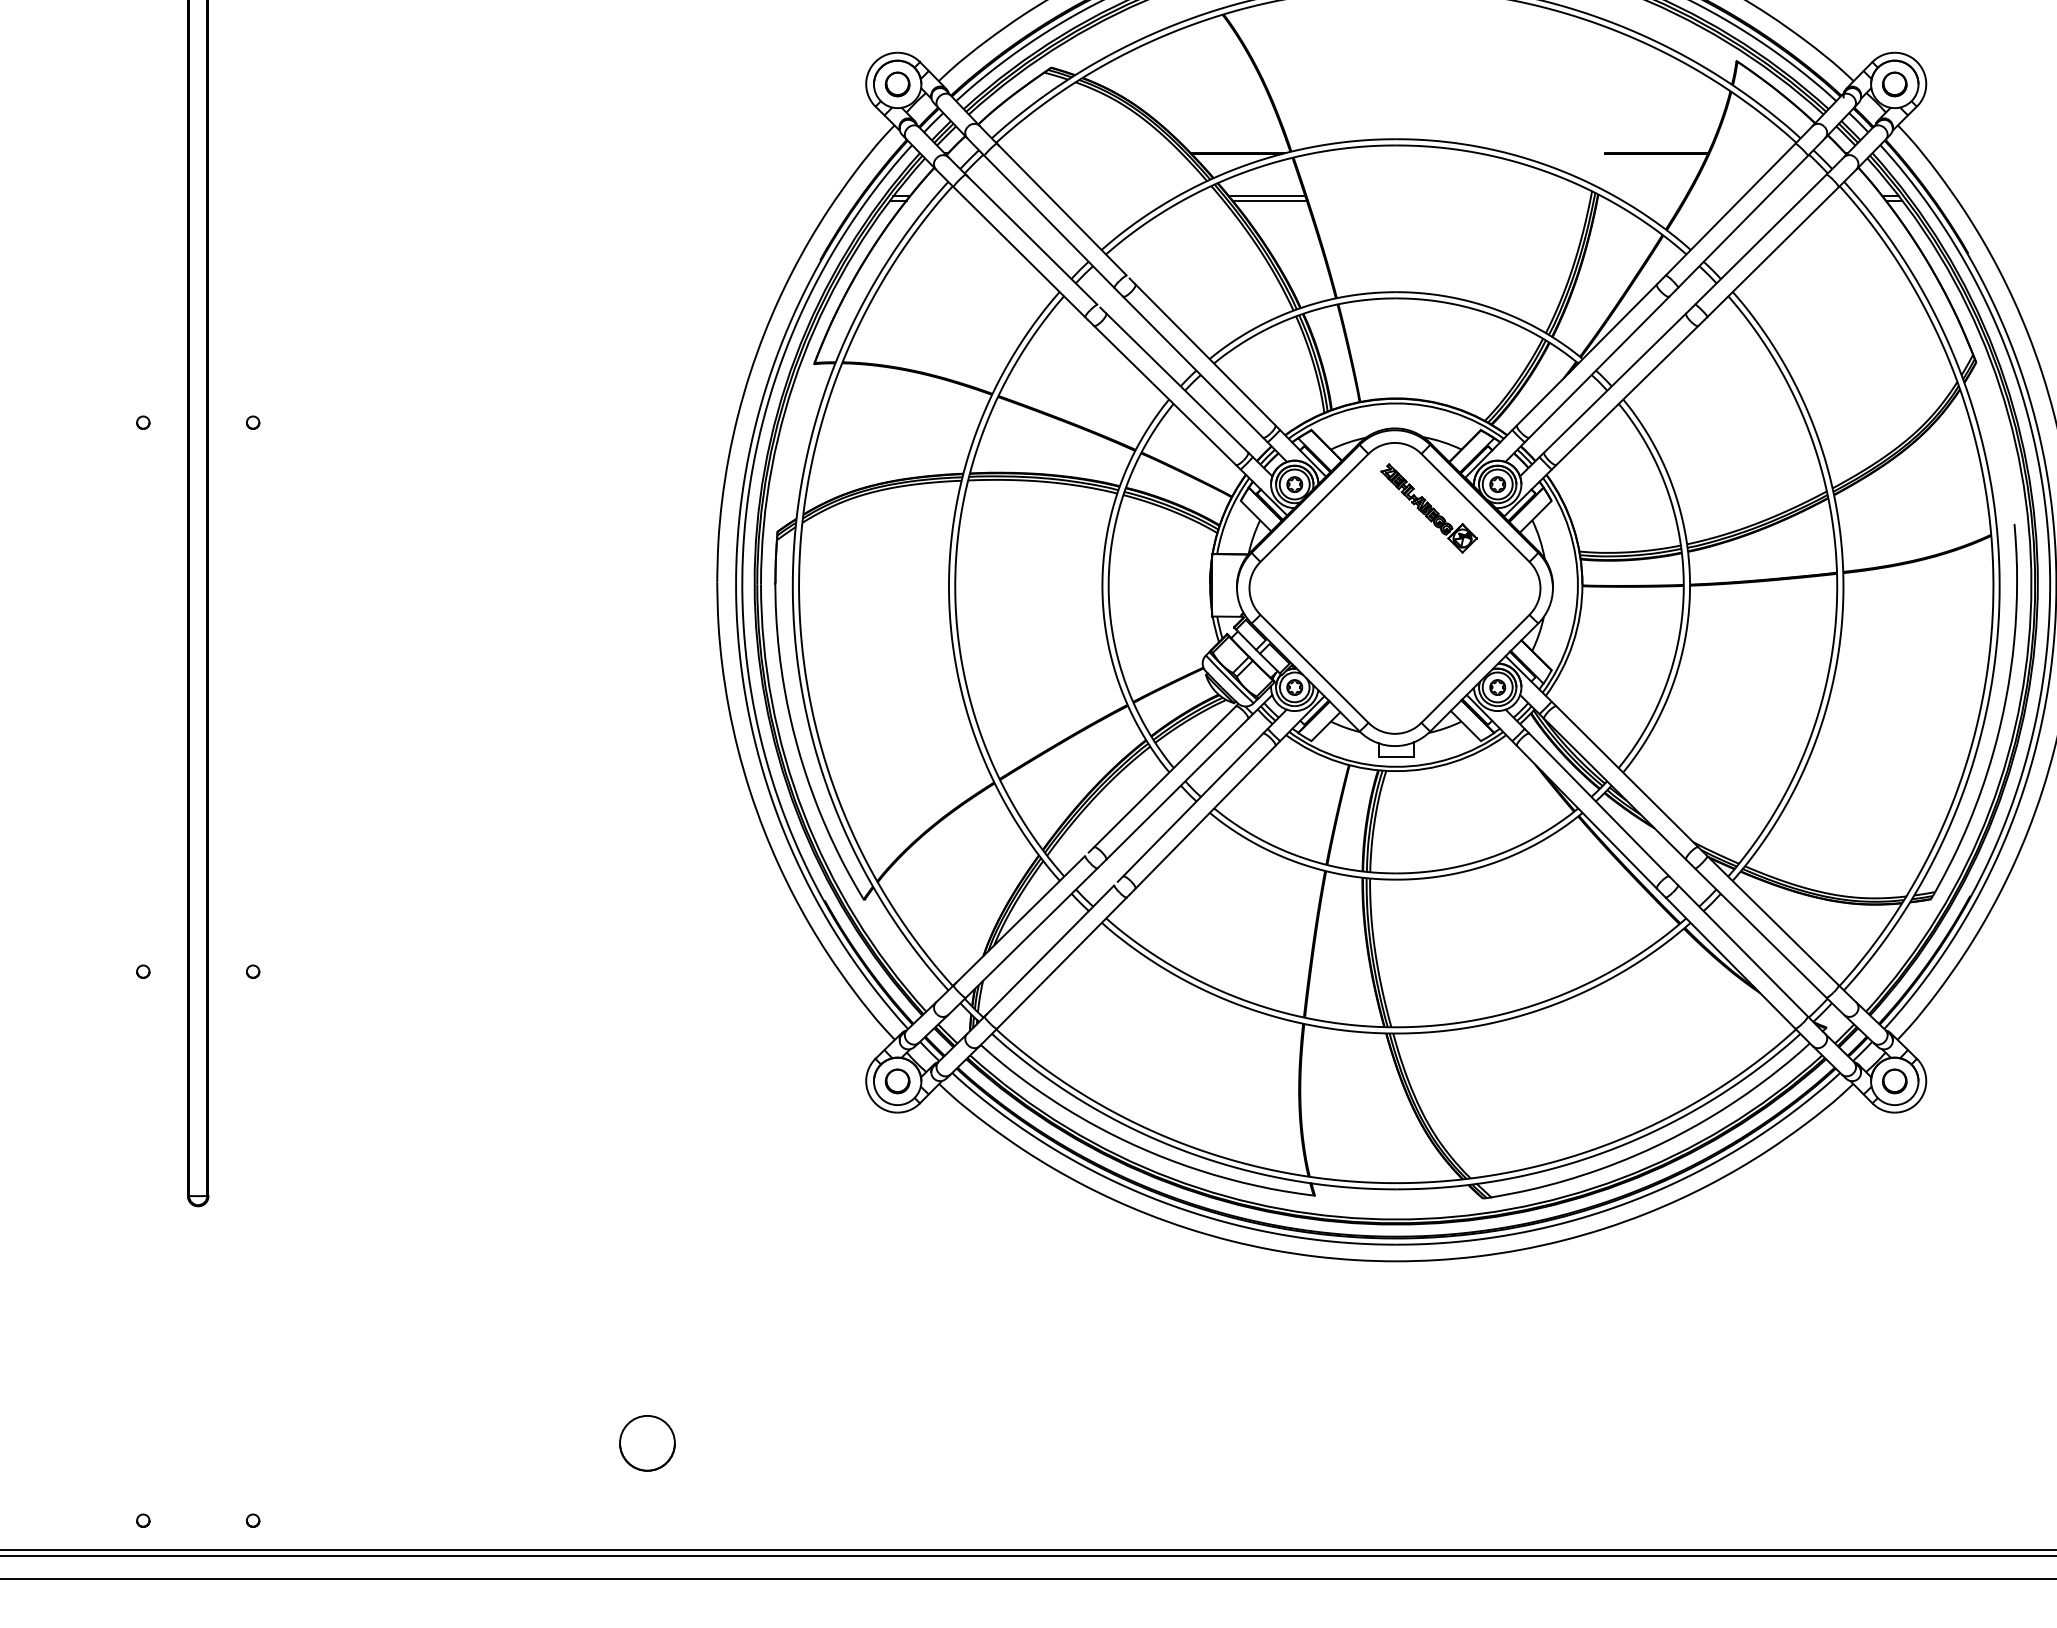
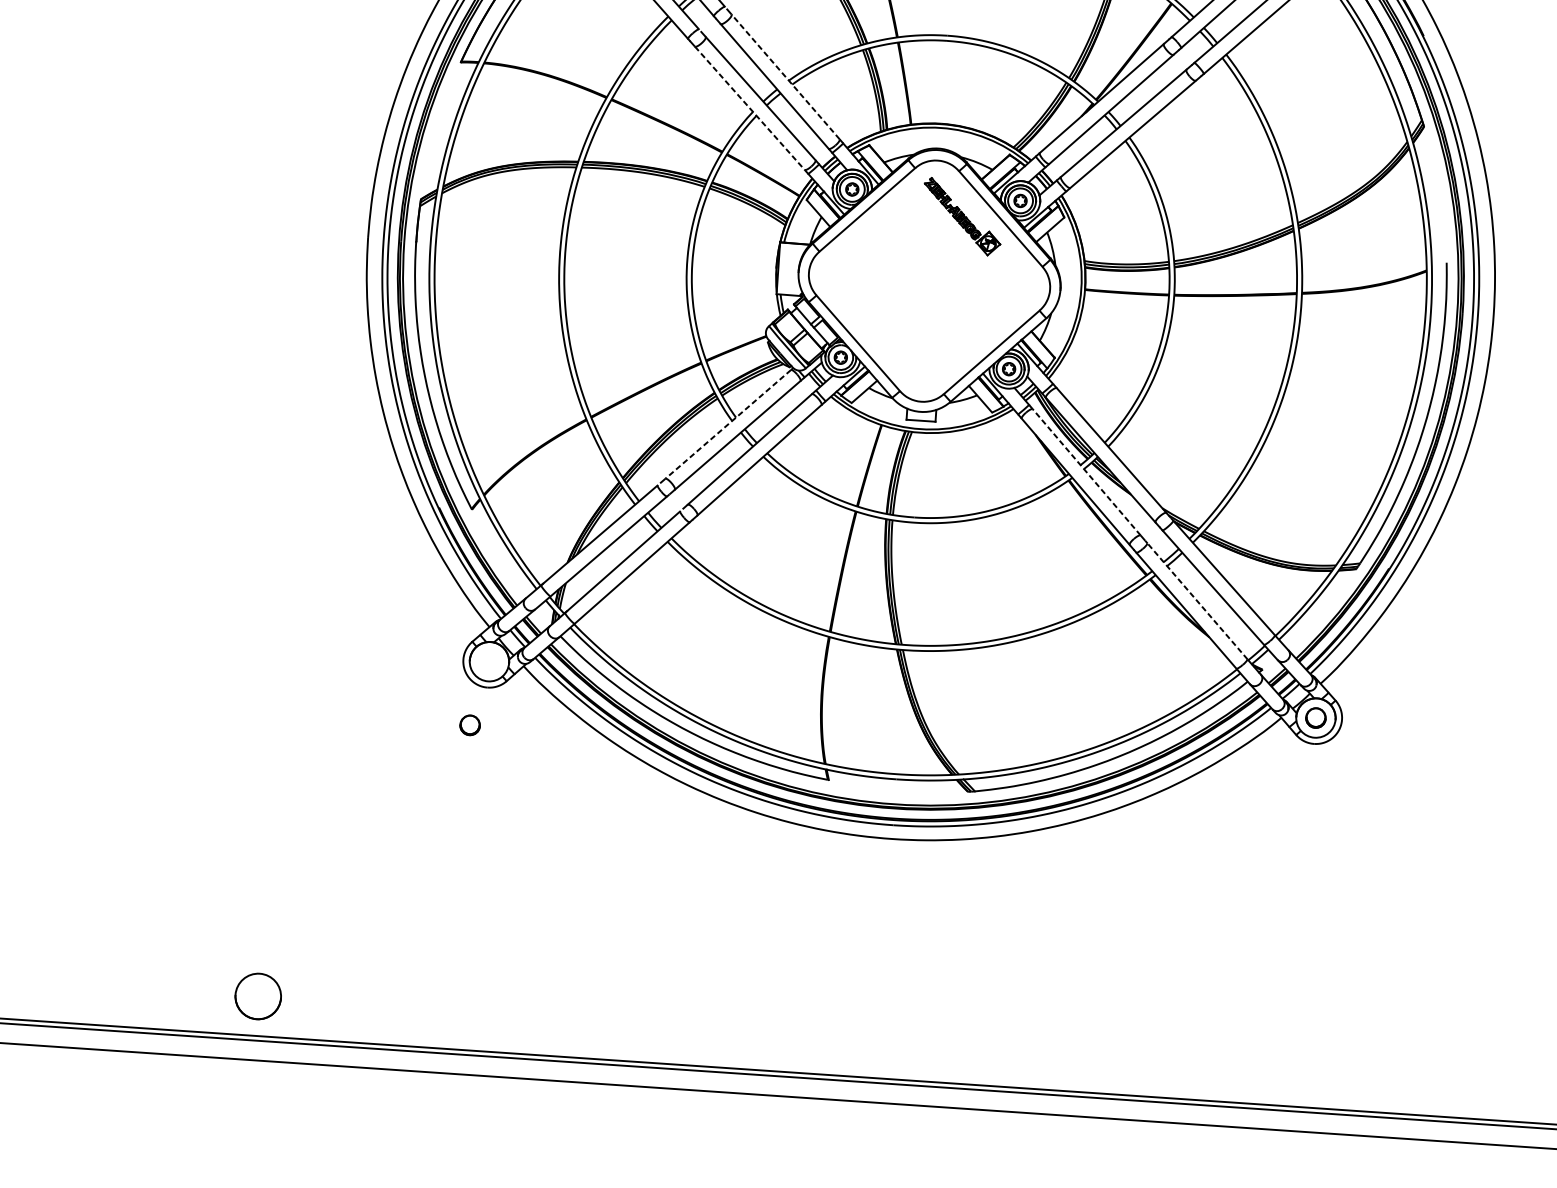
line: (1205, 354) -> (785, 76), solid -> dashed
line: (1165, 395) -> (750, 108), solid -> dashed
line: (1165, 776) -> (728, 424), solid -> dashed
line: (1599, 805) -> (1086, 472), solid -> dashed
line: (1742, 950) -> (1197, 600), solid -> dashed
part: (897, 1081) -> (469, 725), moved
circle: (647, 1443) -> (258, 996), moved

